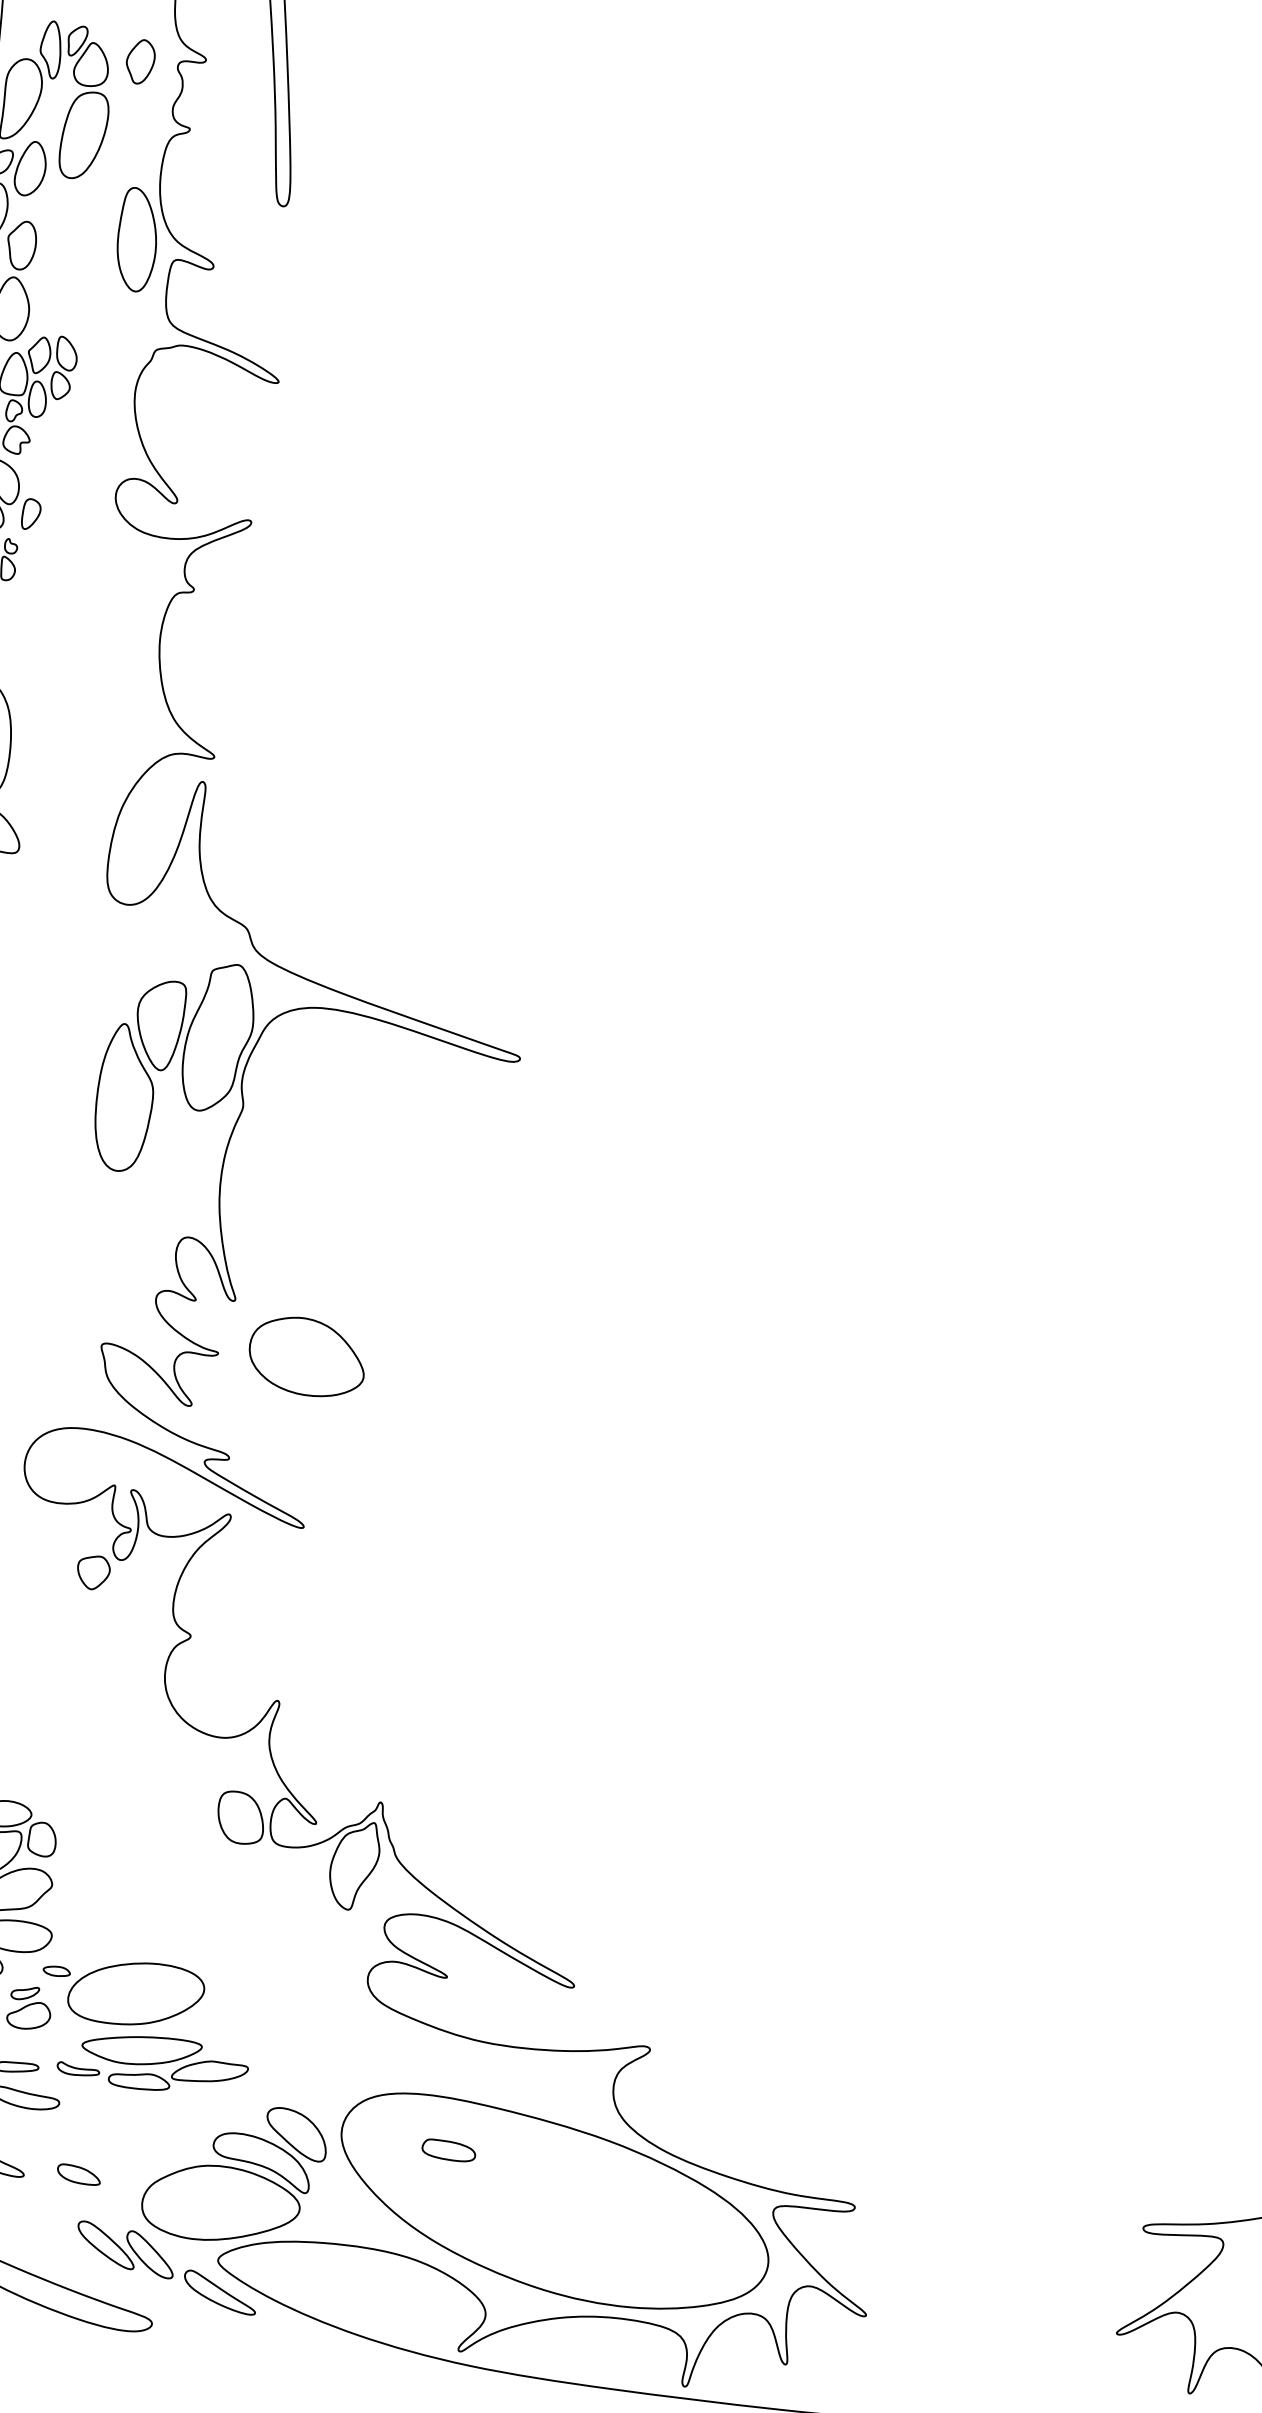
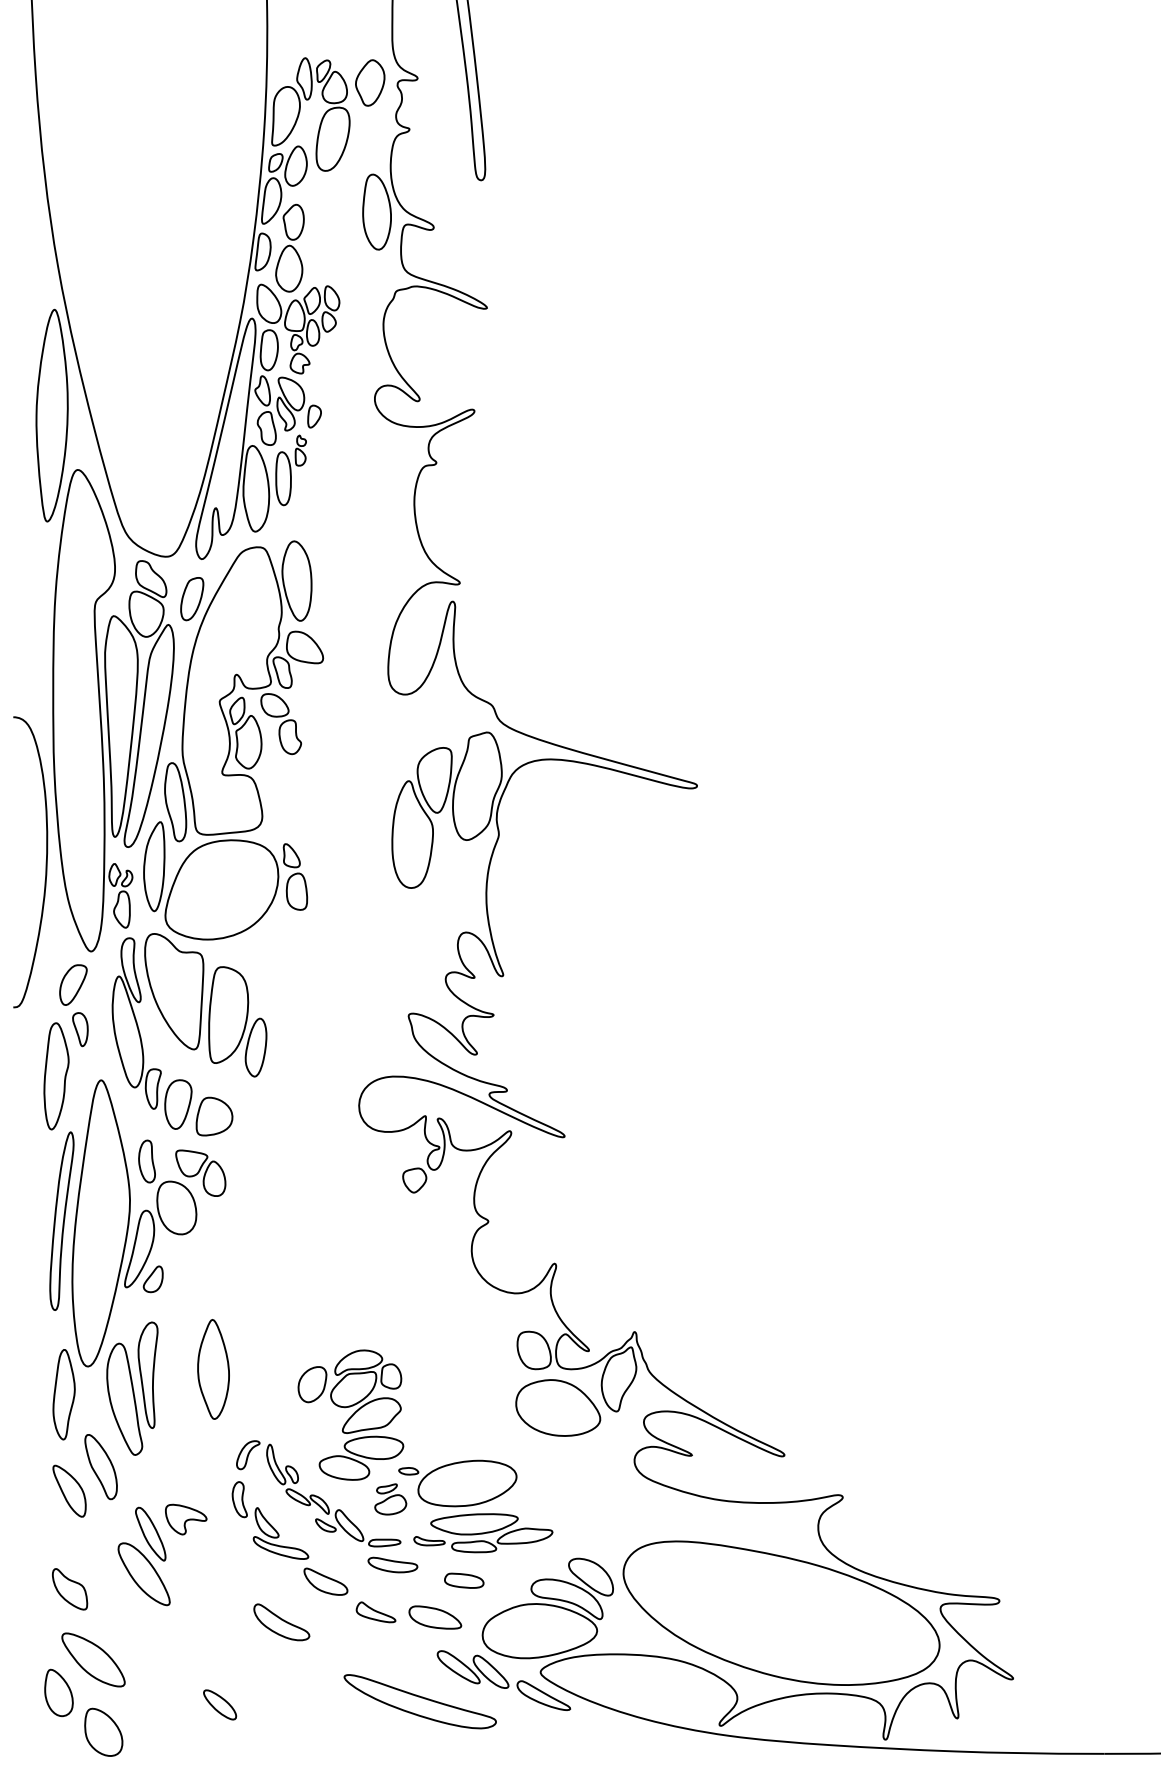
part: (140, 61) -> (370, 82), size x1.43
part: (307, 1356) -> (558, 1407), moved
part: (449, 2150) -> (464, 1580), moved
part: (79, 2174) -> (435, 1617), size x1.67

